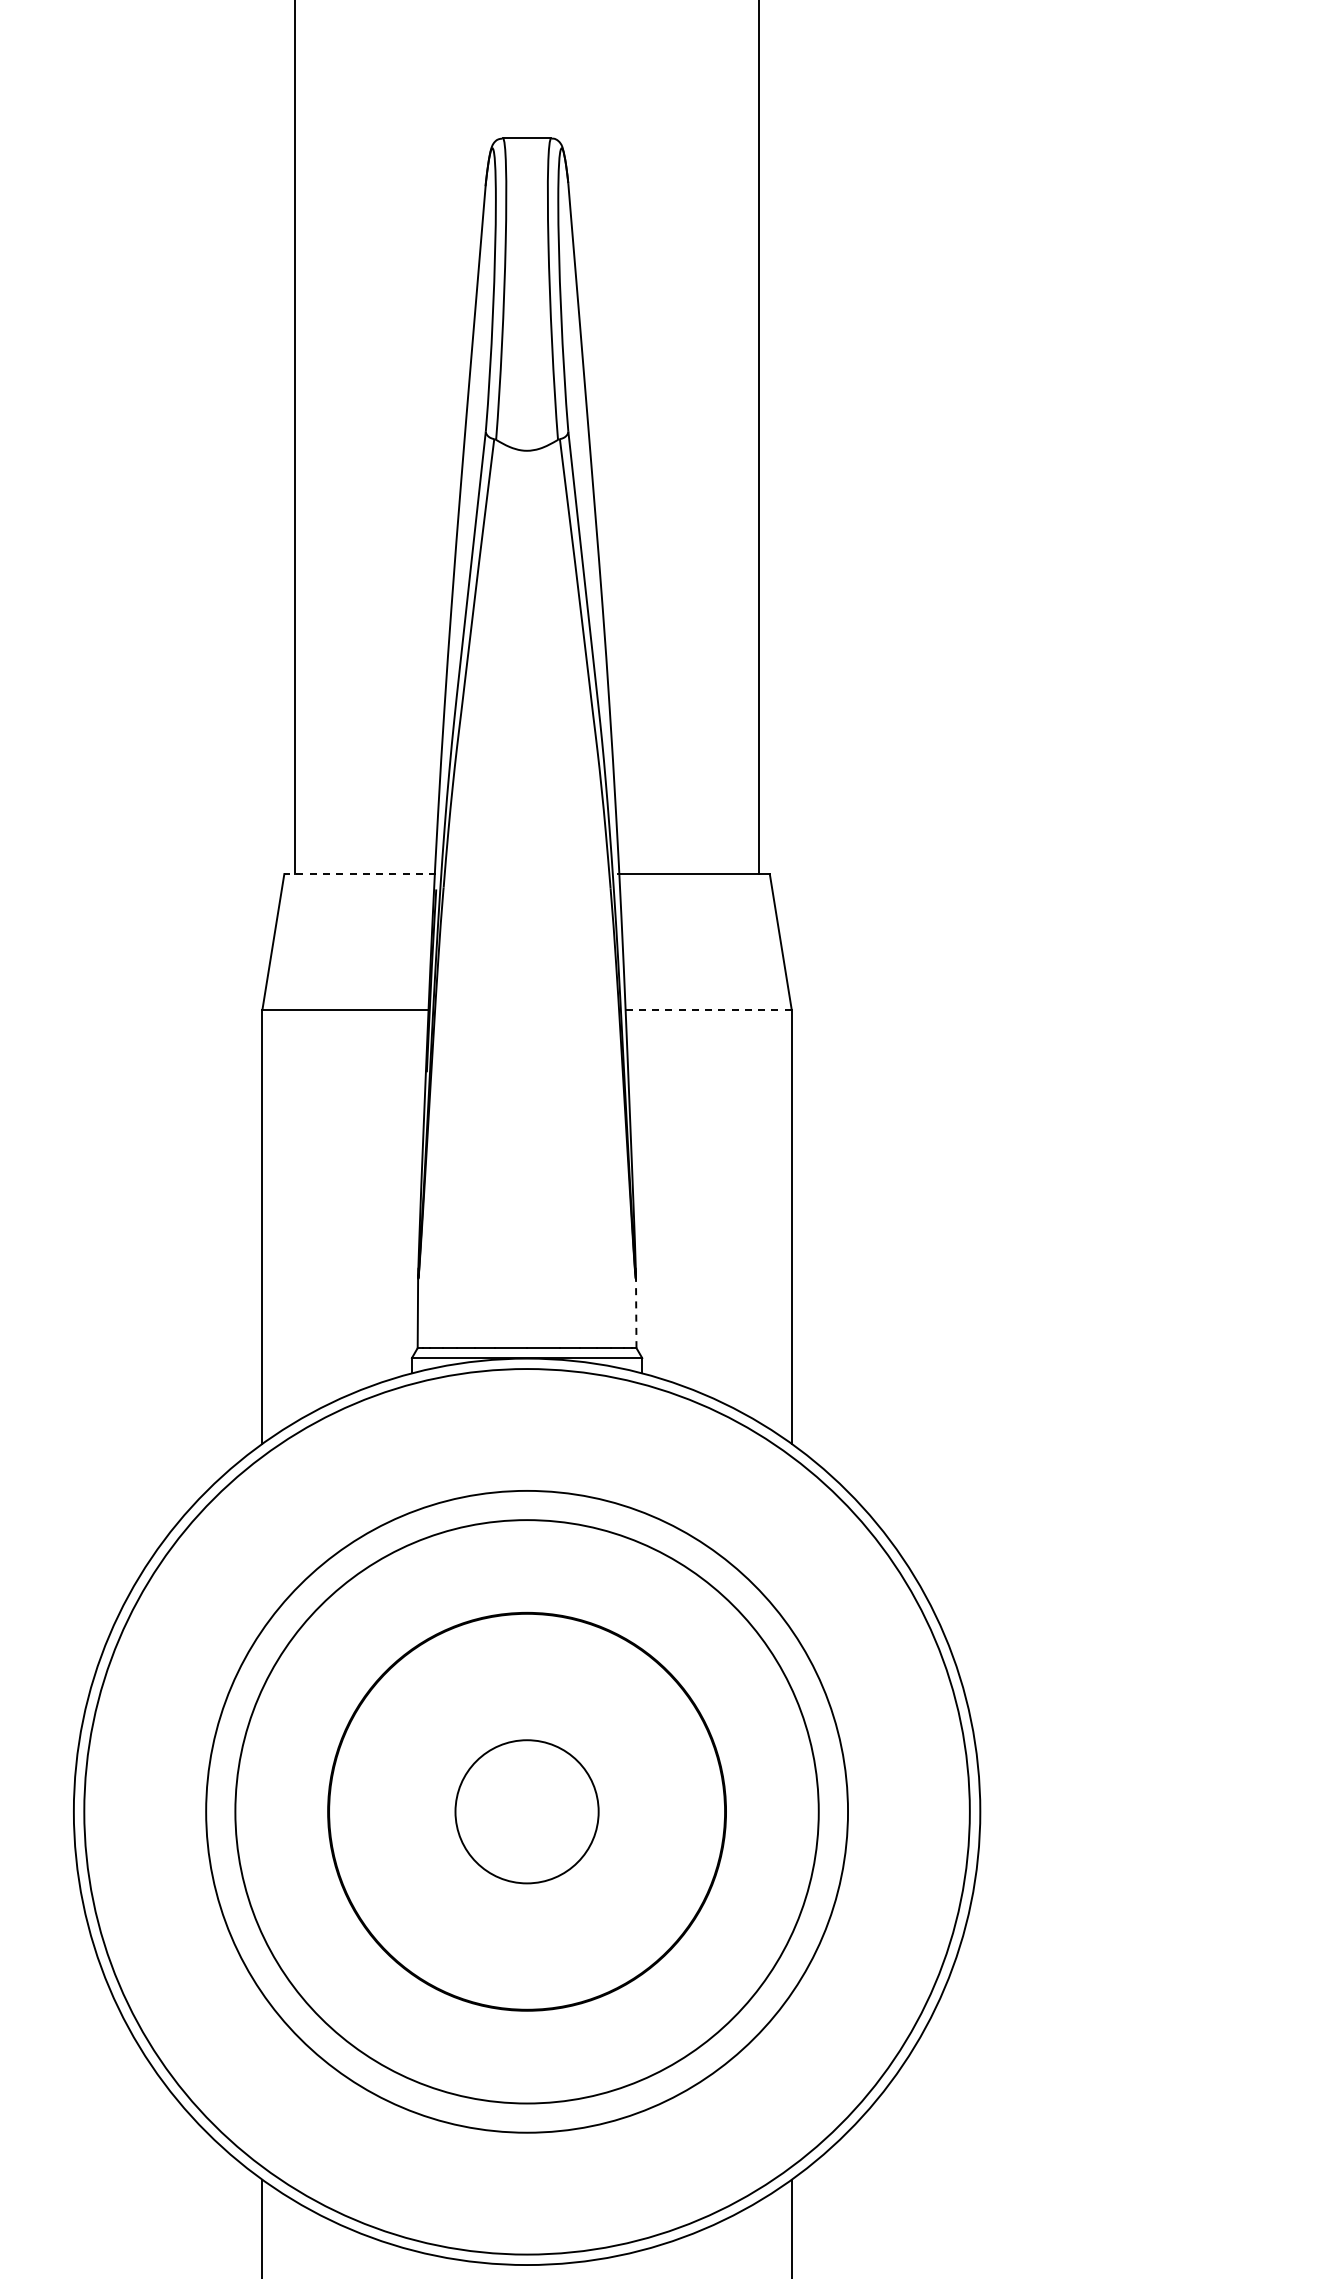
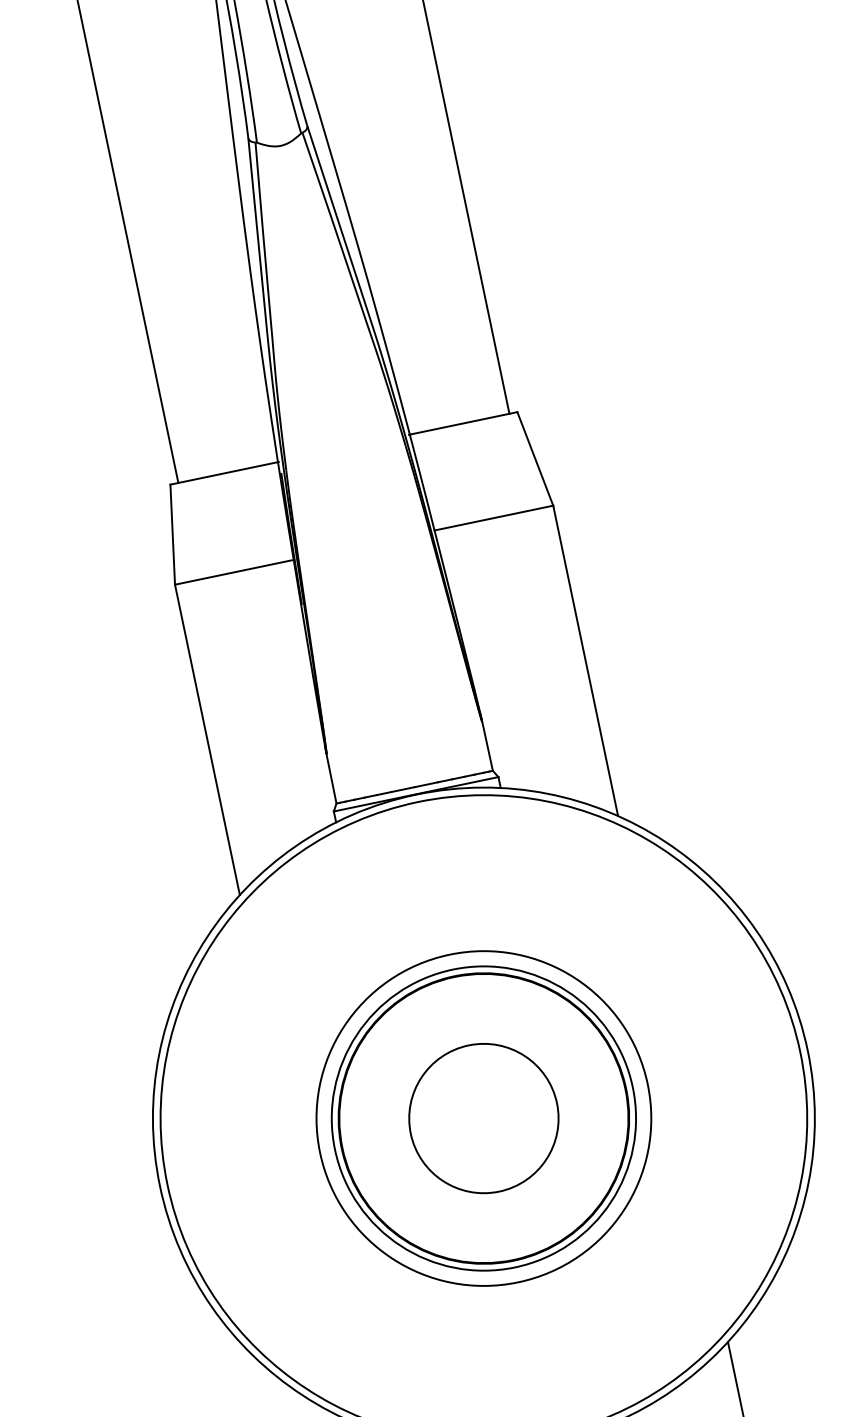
line: (360, 874) -> (224, 473), dashed -> solid
line: (708, 1009) -> (493, 518), dashed -> solid
line: (636, 1311) -> (487, 744), dashed -> solid
circle: (526, 1811) -> (483, 1118), size x0.71
circle: (526, 1811) -> (483, 1118), size x0.71
circle: (526, 1811) -> (483, 1118), size x1.43

